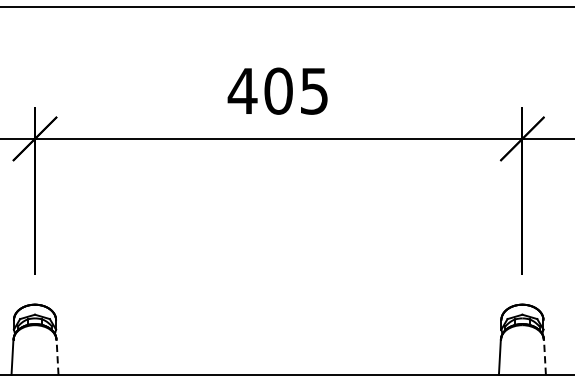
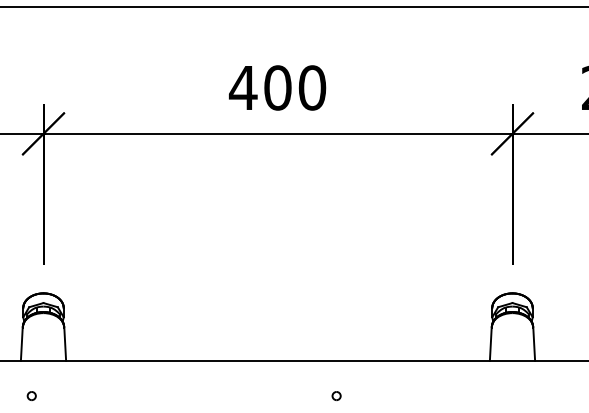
text: (314, 90) -> (312, 87), 405 -> 400
line: (57, 357) -> (65, 344), dashed -> solid
line: (545, 357) -> (534, 344), dashed -> solid

